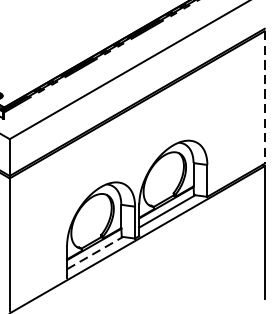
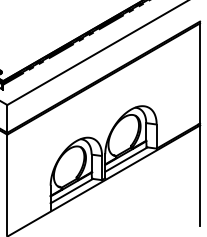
line: (265, 98) -> (200, 74), dashed -> solid
line: (95, 252) -> (72, 190), dashed -> solid

